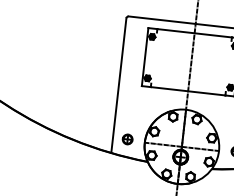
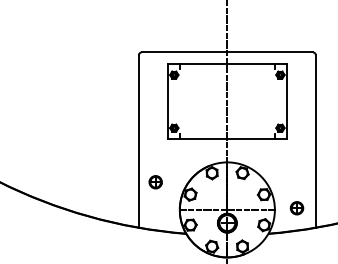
part: (127, 139) -> (155, 182), moved

